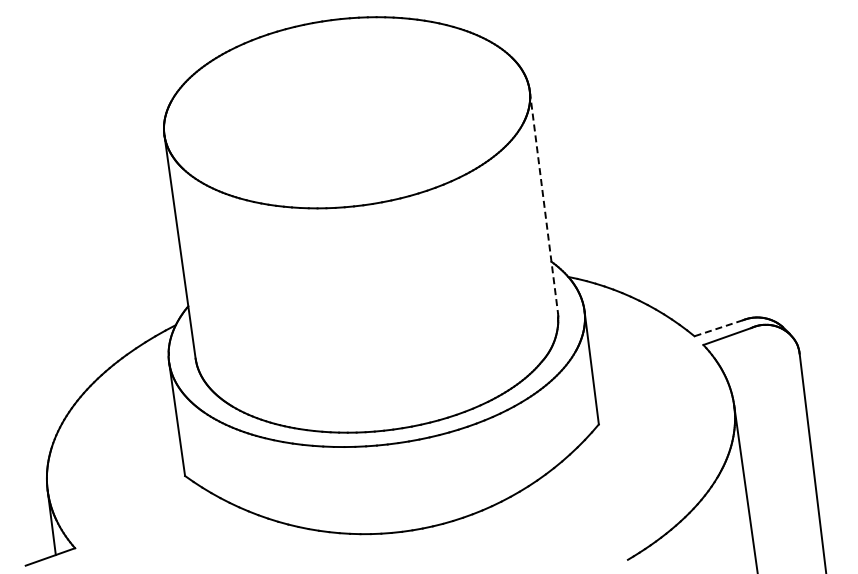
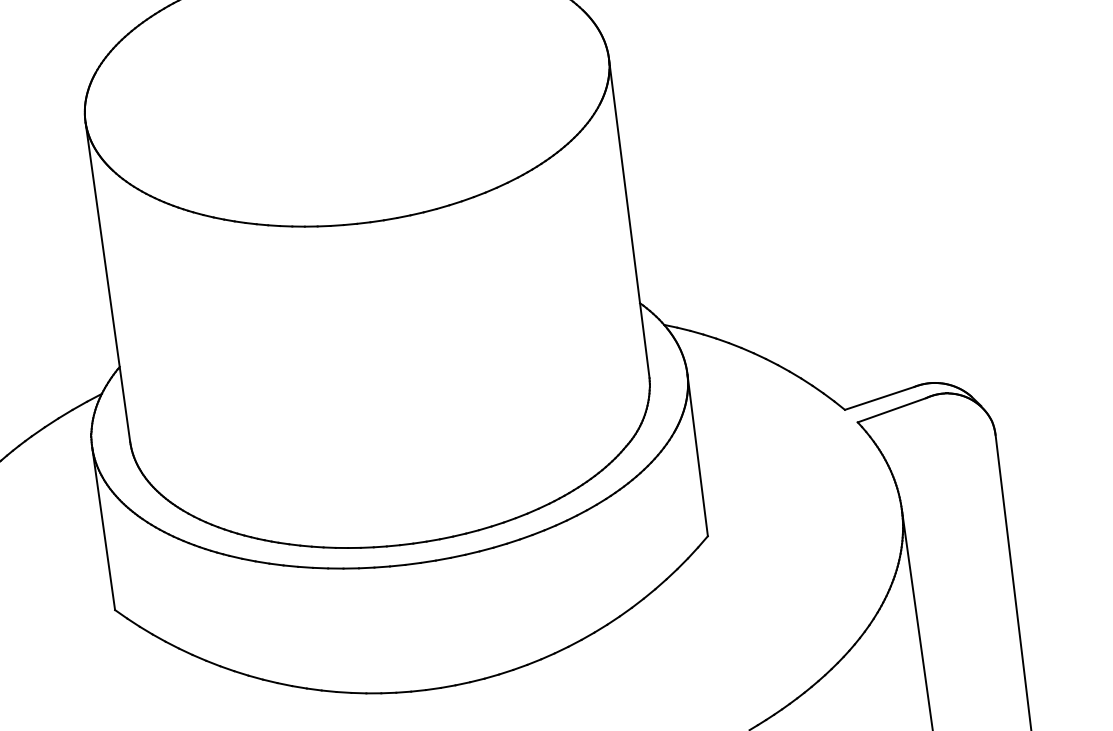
line: (544, 203) -> (630, 219), dashed -> solid
line: (718, 328) -> (879, 398), dashed -> solid

